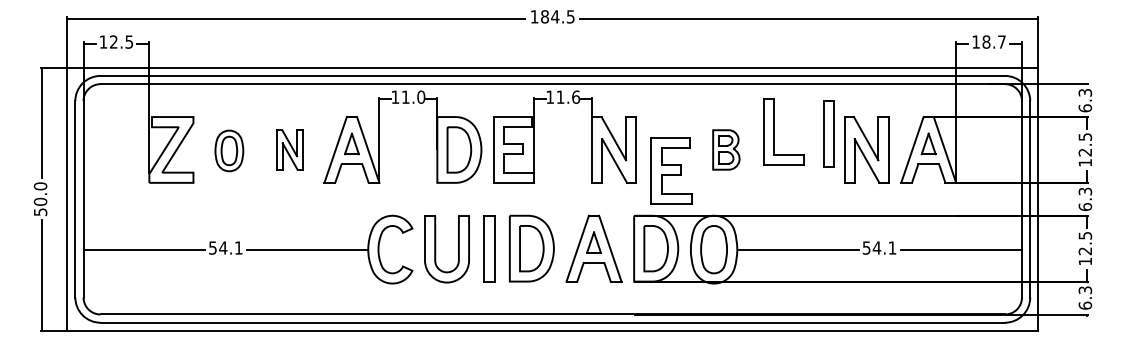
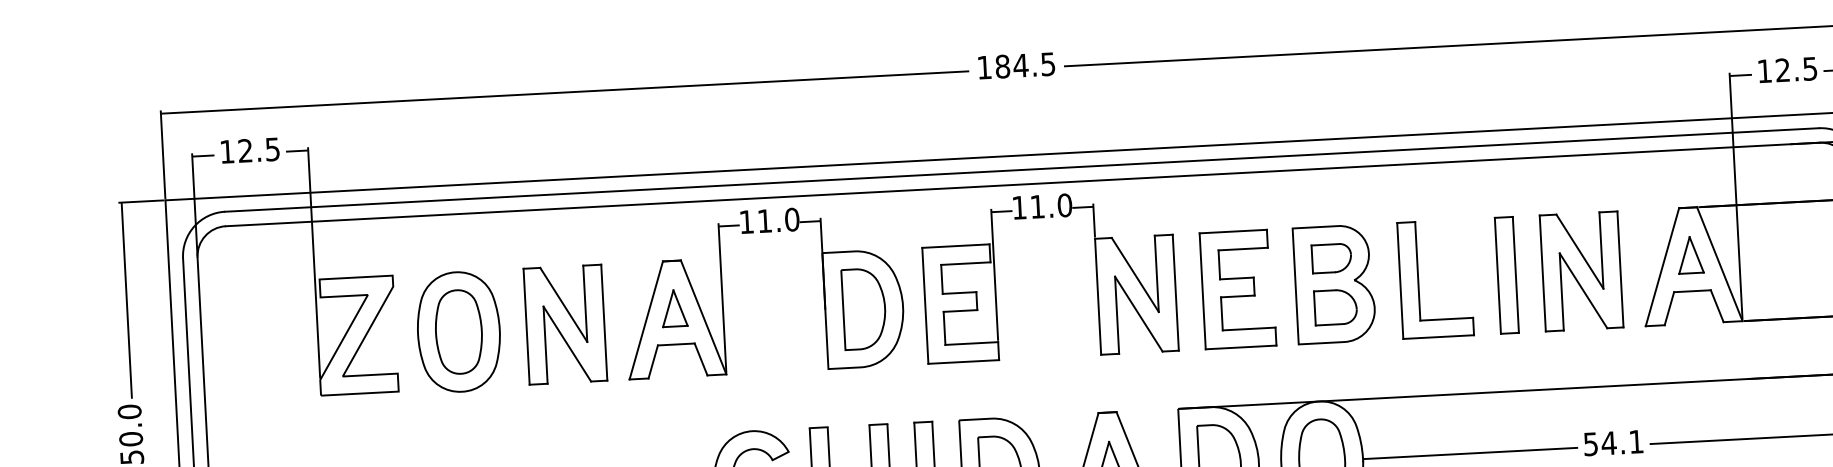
text: (993, 41) -> (1795, 68), 18.7 -> 12.5
text: (576, 96) -> (1065, 204), 11.6 -> 11.0
part: (774, 131) -> (1419, 279), moved
part: (828, 133) -> (1505, 274), moved
part: (289, 149) -> (564, 323), size x1.67
part: (726, 149) -> (1334, 283), size x1.67
part: (229, 150) -> (459, 331), size x1.67
part: (671, 170) -> (1237, 288), moved

